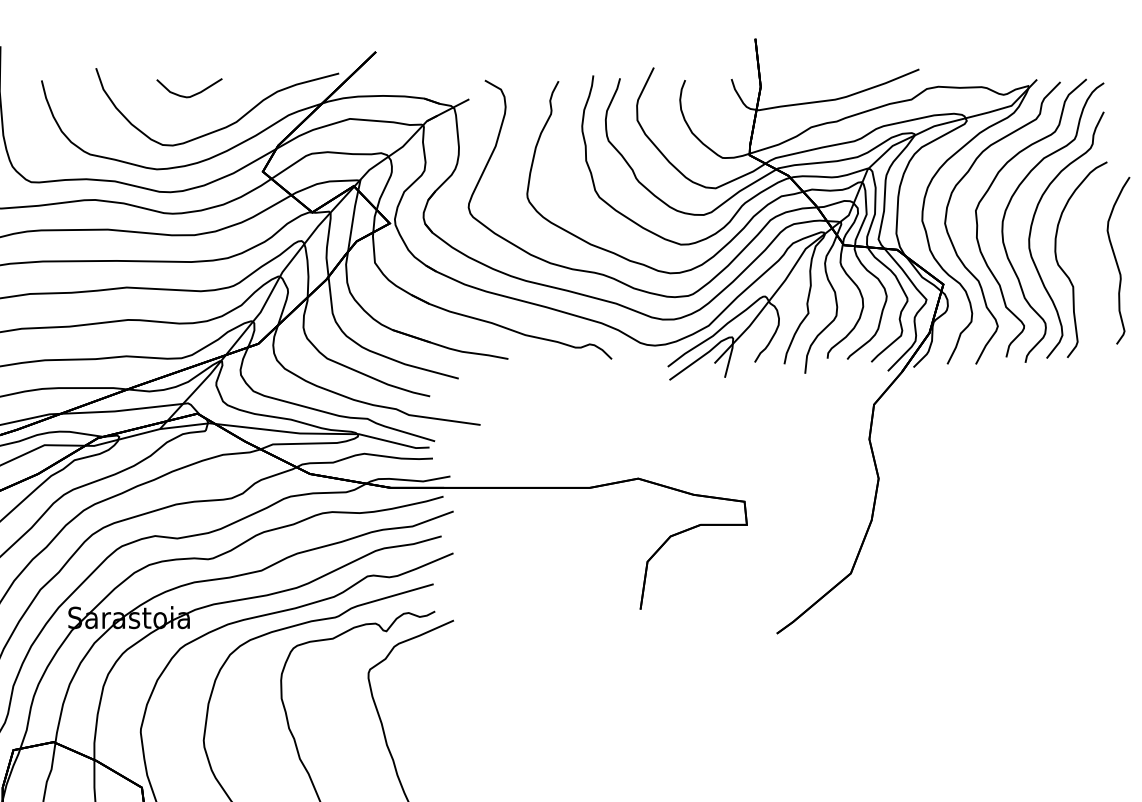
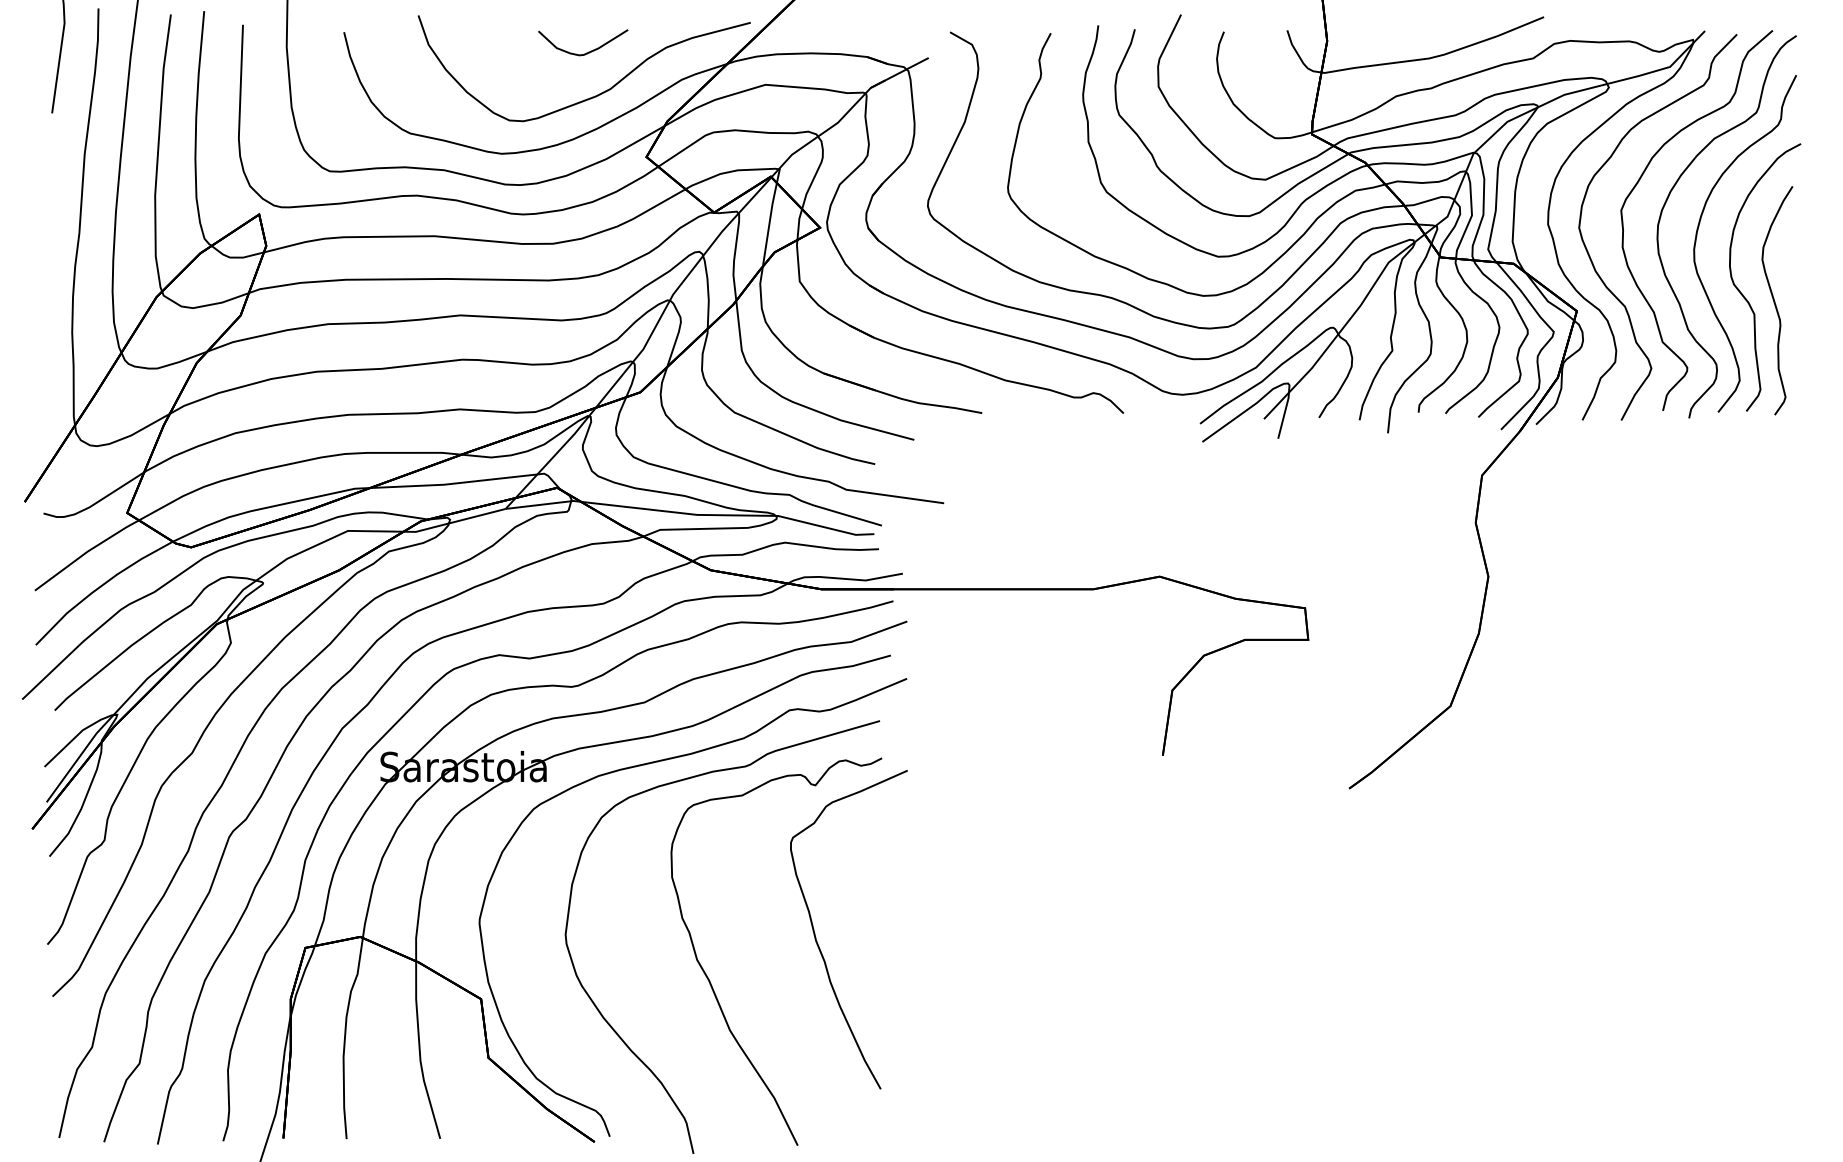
part: (193, 94) -> (588, 51), moved
curve: (1117, 261) -> (1775, 301), moved

